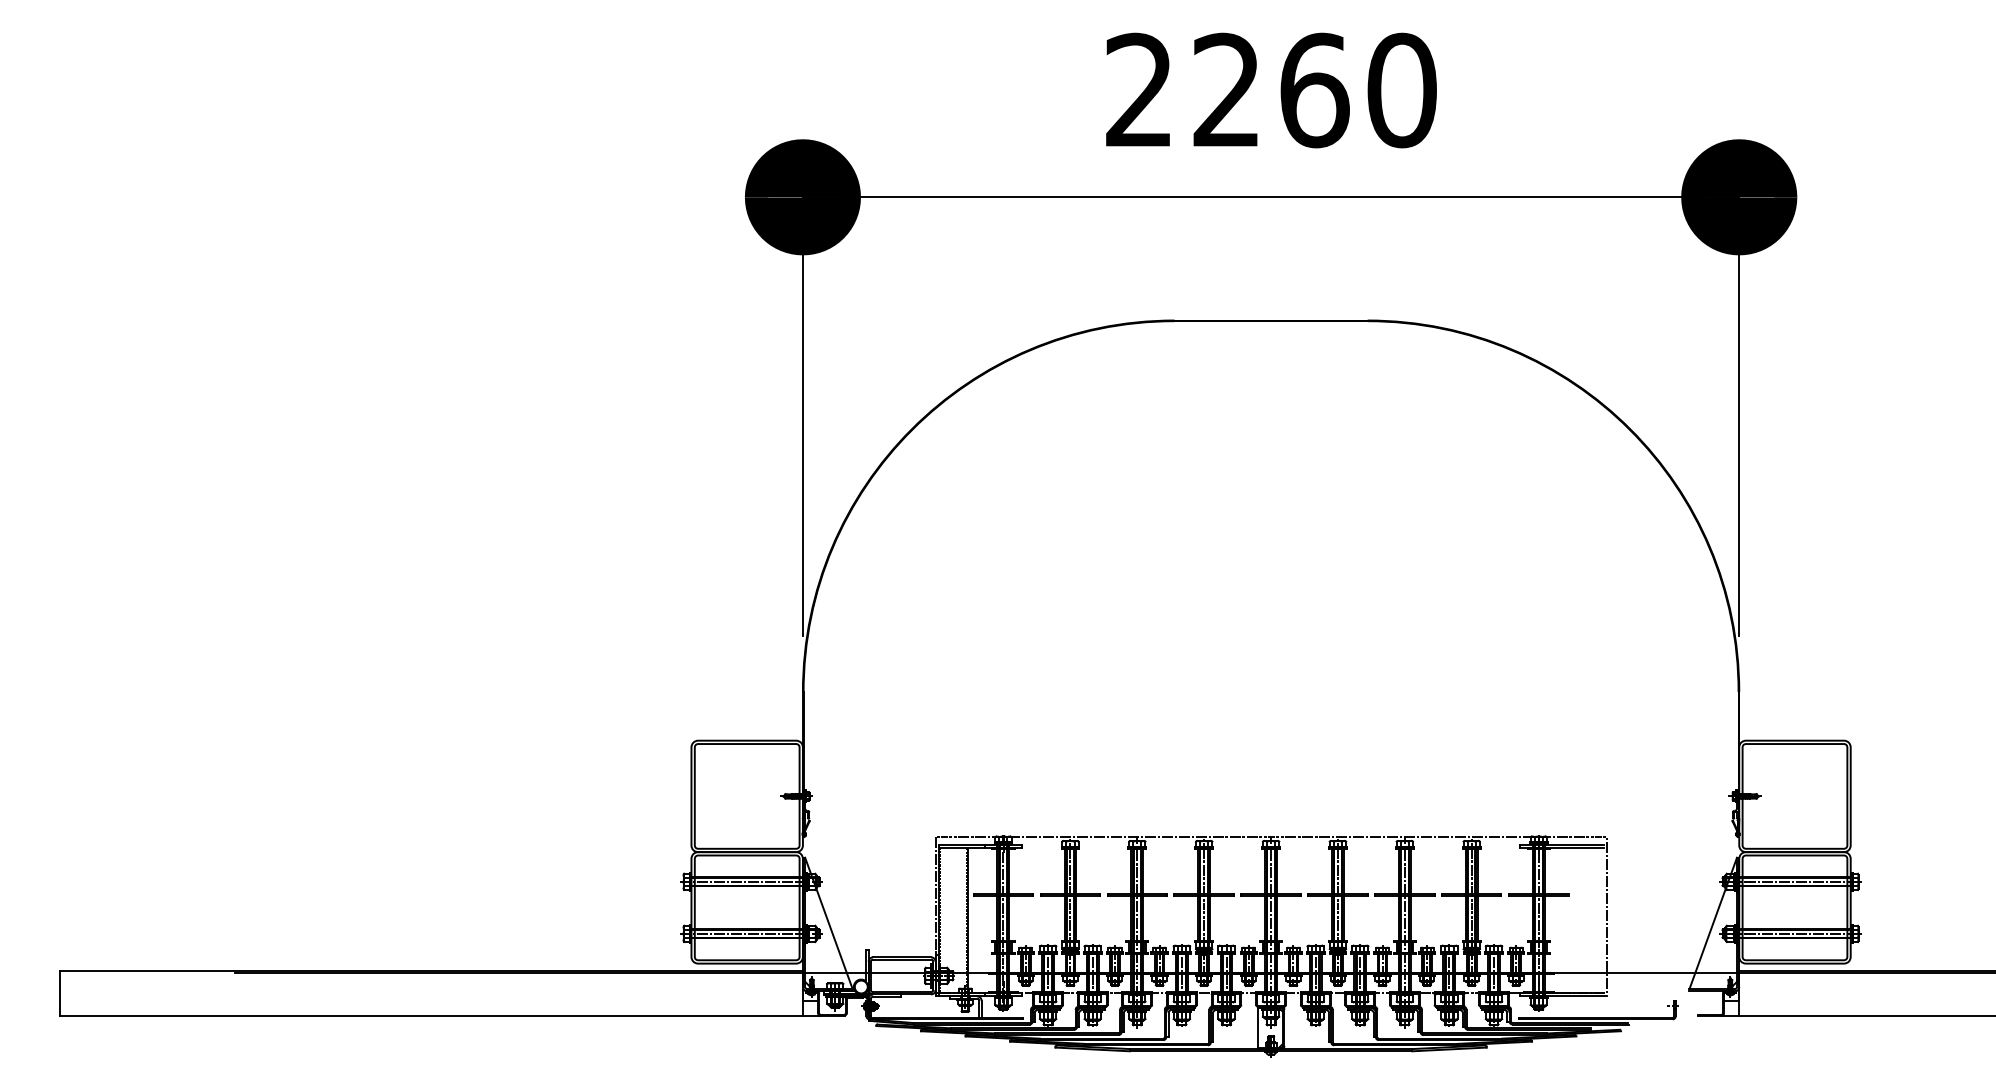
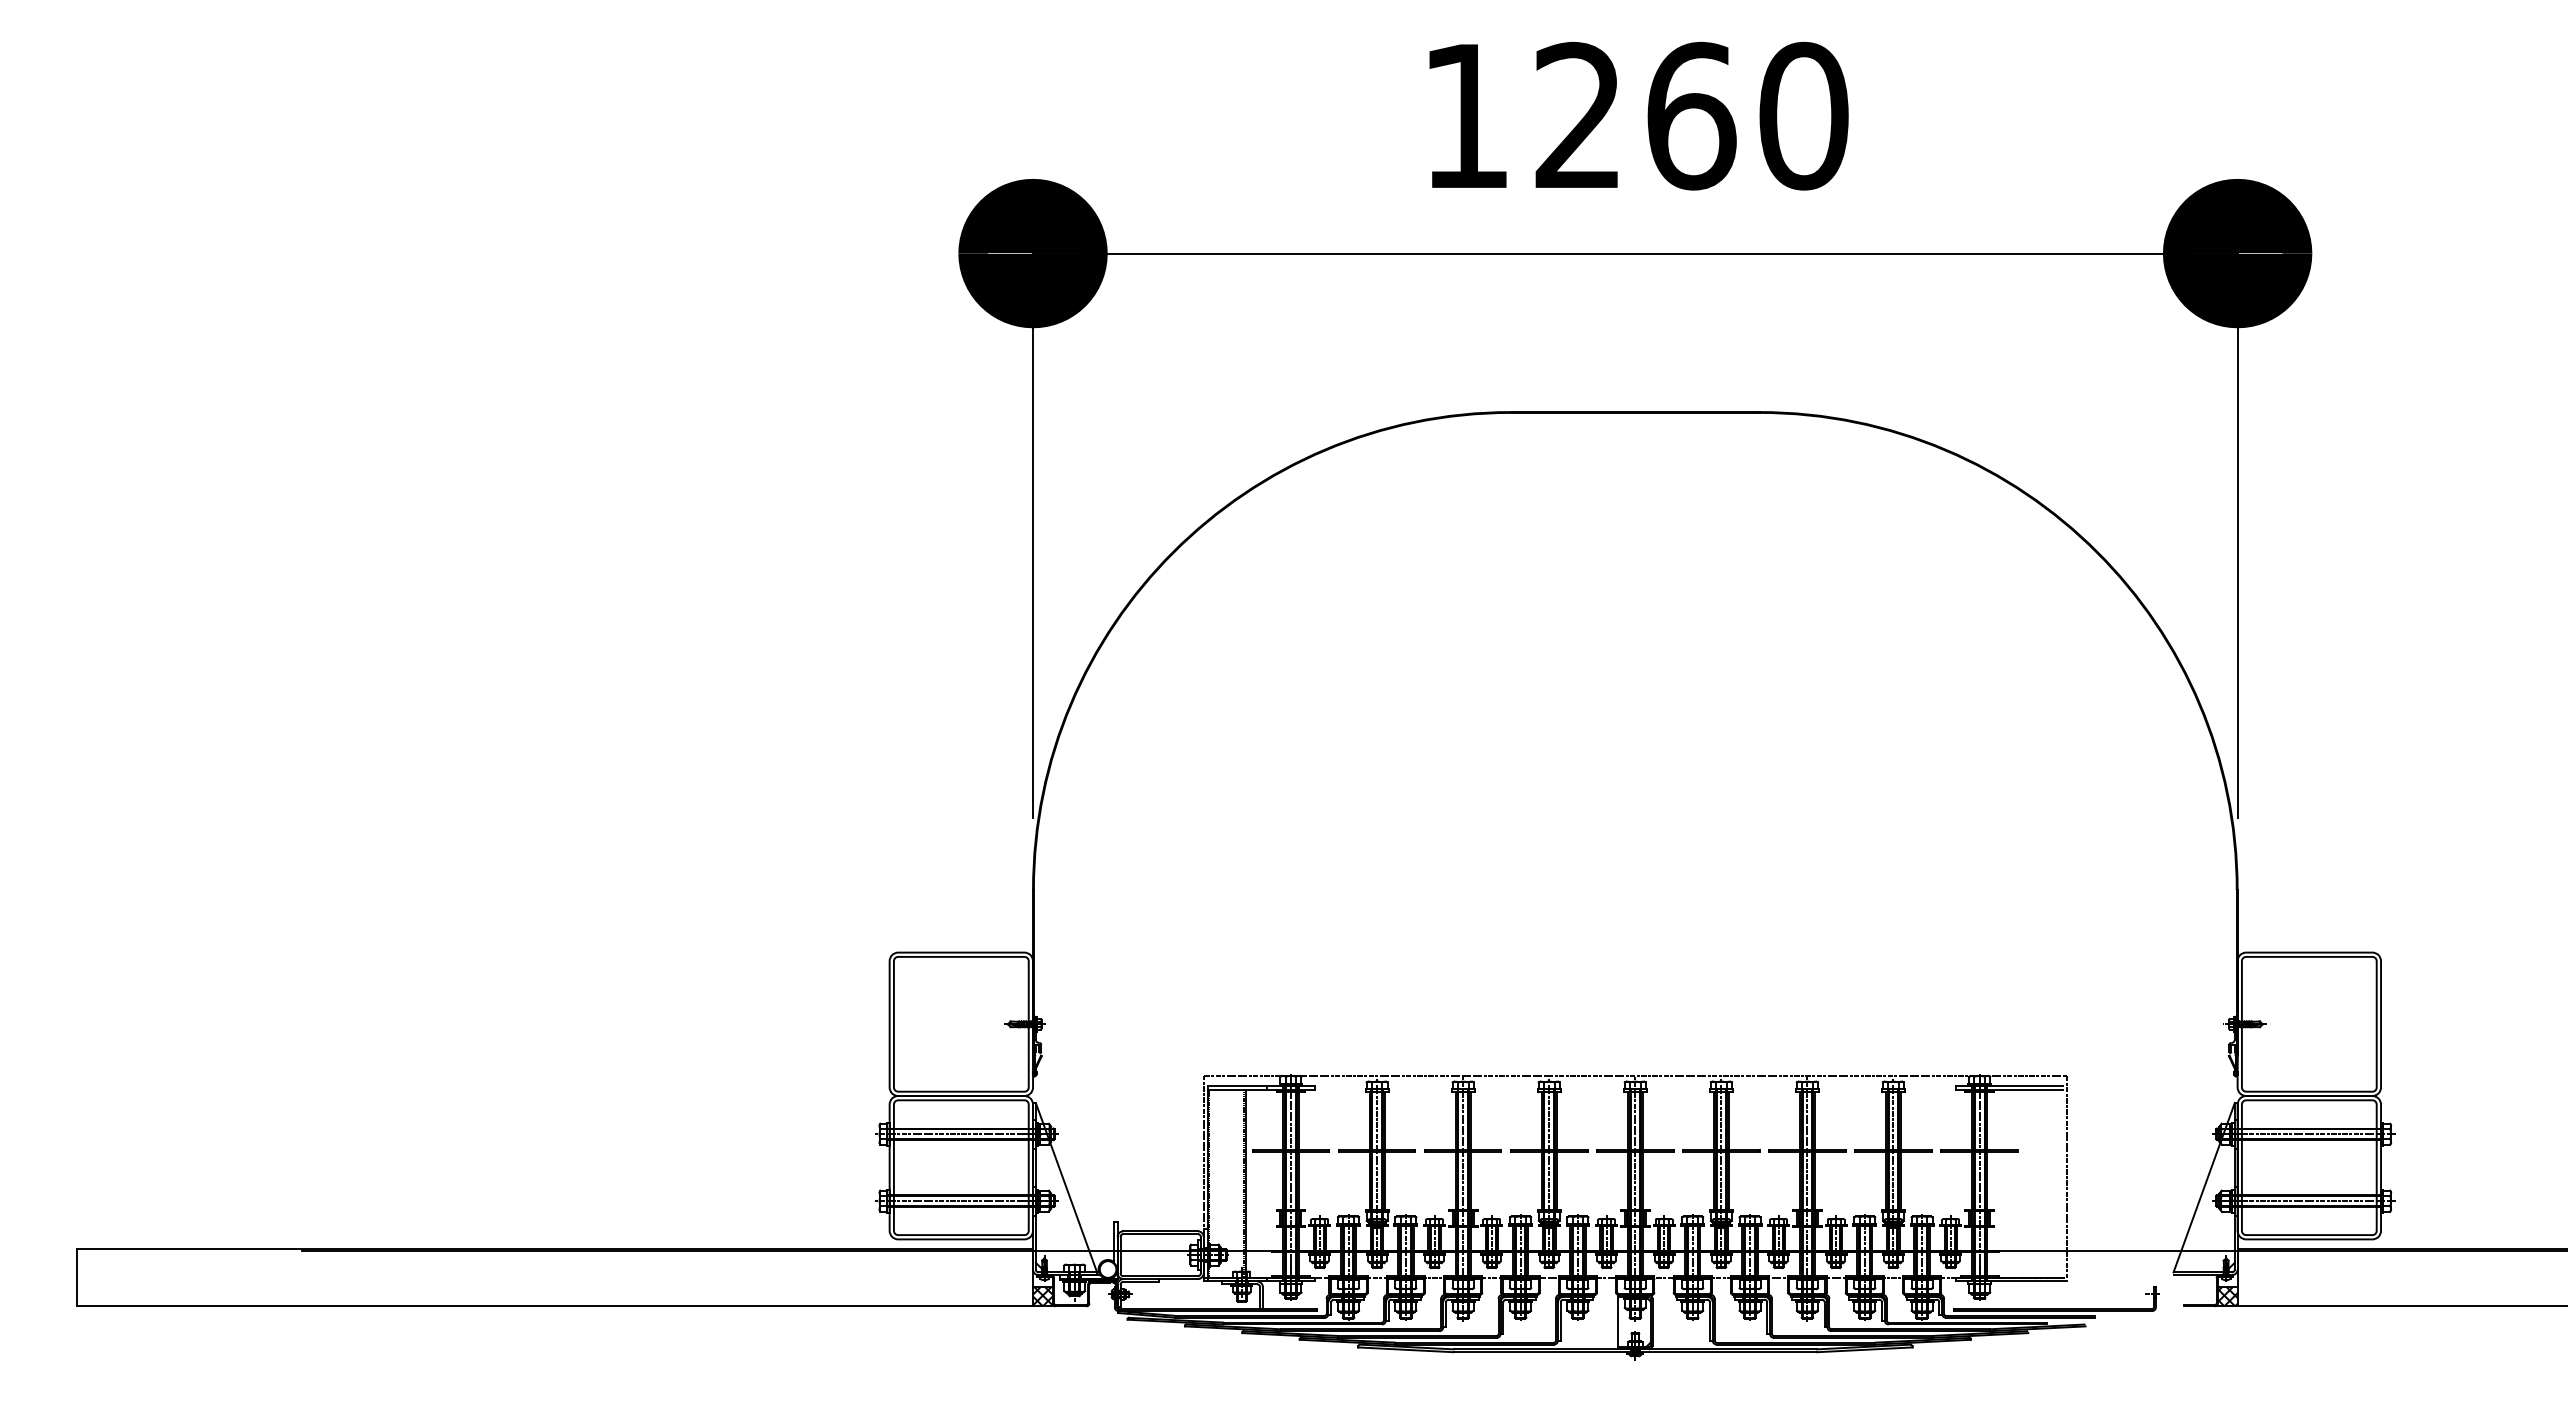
text: (1138, 89) -> (1464, 114), 2260 -> 1260
hatch: (811, 1007) -> (1043, 1296), added
hatch: (1731, 1007) -> (2227, 1296), added

